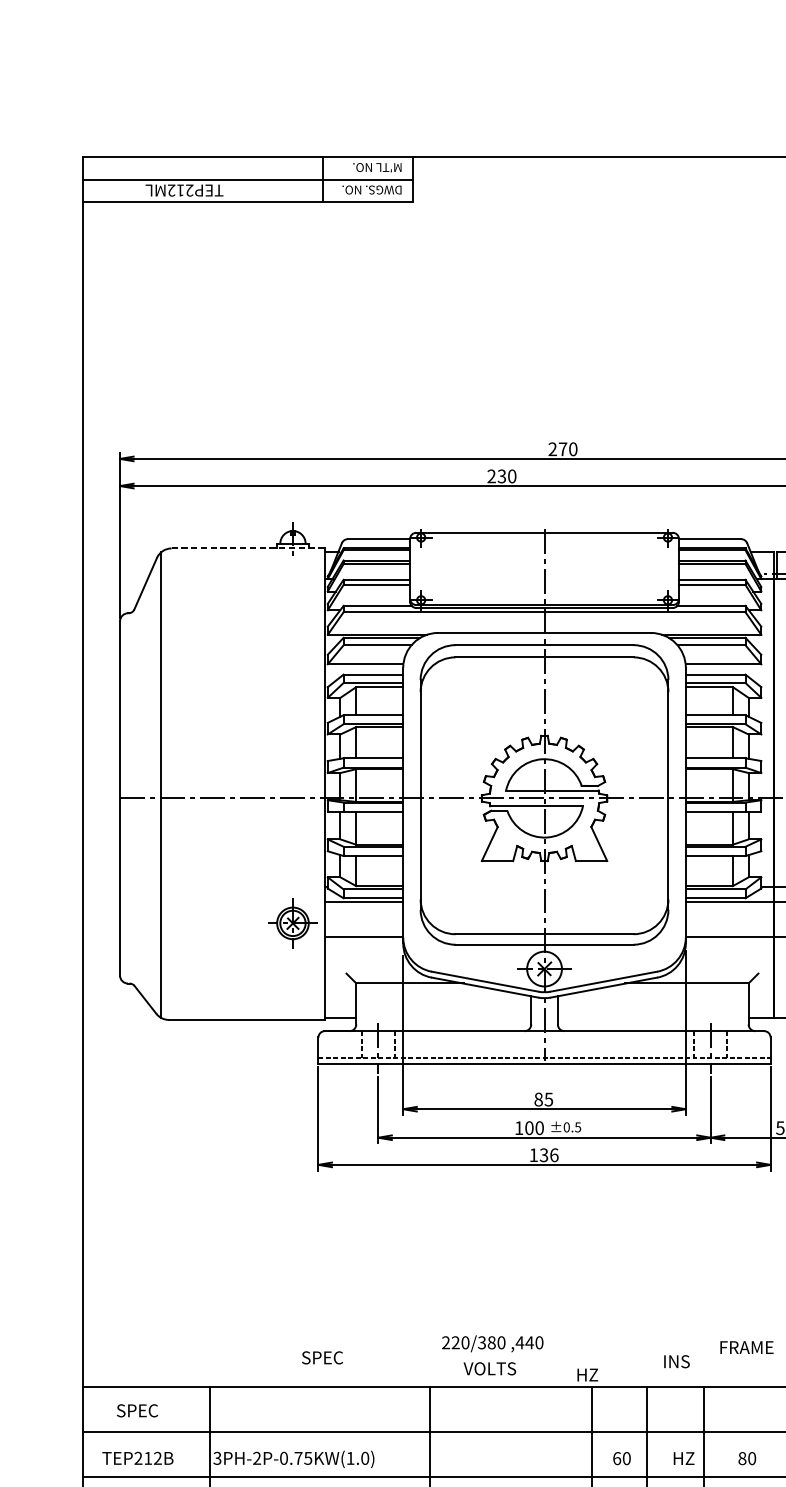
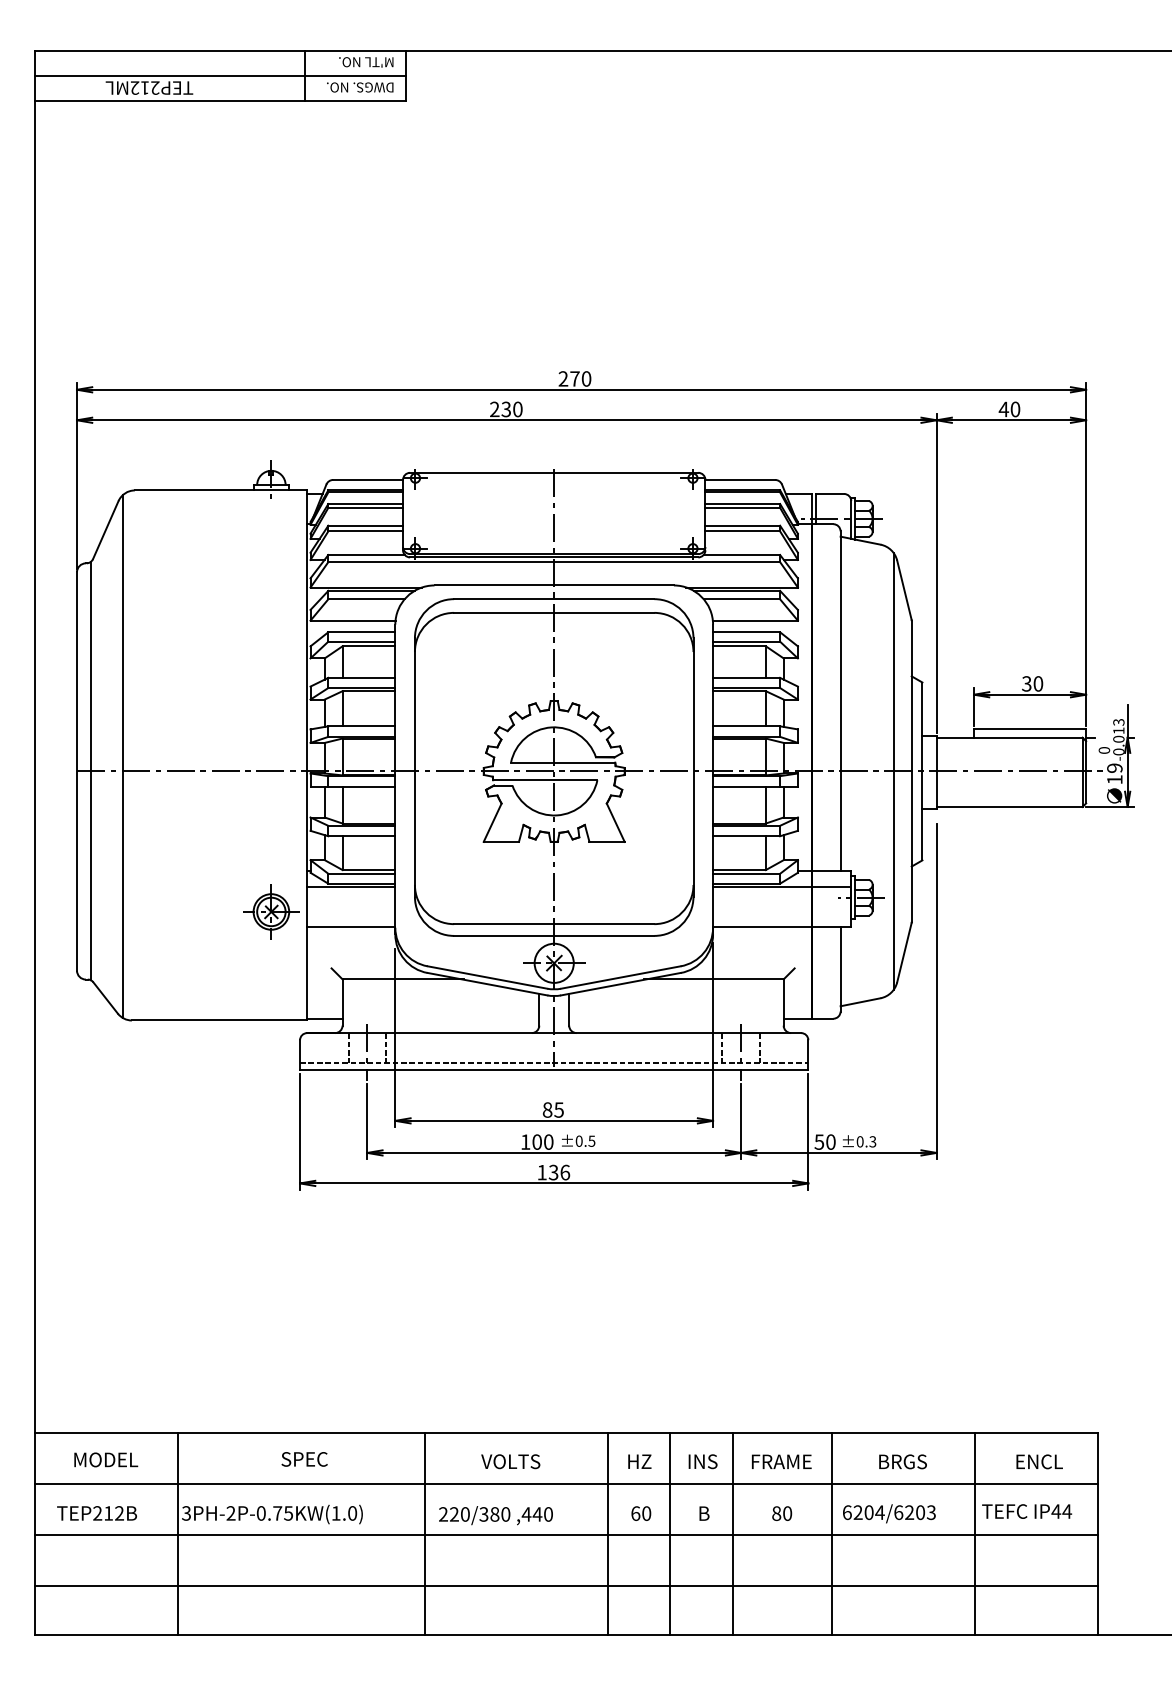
line: (248, 548) -> (221, 490), dashed -> solid
line: (132, 797) -> (91, 770), added
text: (492, 1343) -> (495, 1515), moved
text: (746, 1347) -> (781, 1461), moved
text: (322, 1357) -> (304, 1459), moved
text: (676, 1361) -> (702, 1461), moved
text: (489, 1368) -> (510, 1461), moved
text: (587, 1374) -> (639, 1461), moved
text: (145, 1410) -> (105, 1459), SPEC -> MODEL
text: (684, 1458) -> (711, 1513), HZ -> B

